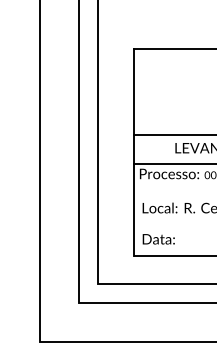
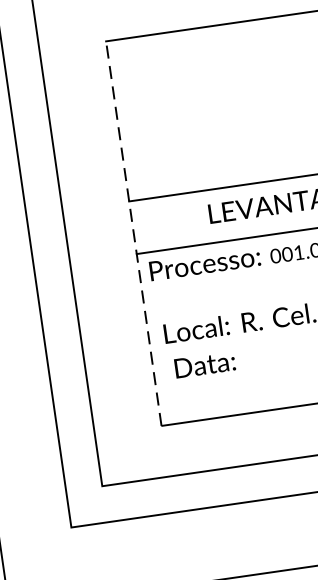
line: (134, 152) -> (134, 233), solid -> dashed
text: (158, 239) -> (204, 365), moved

